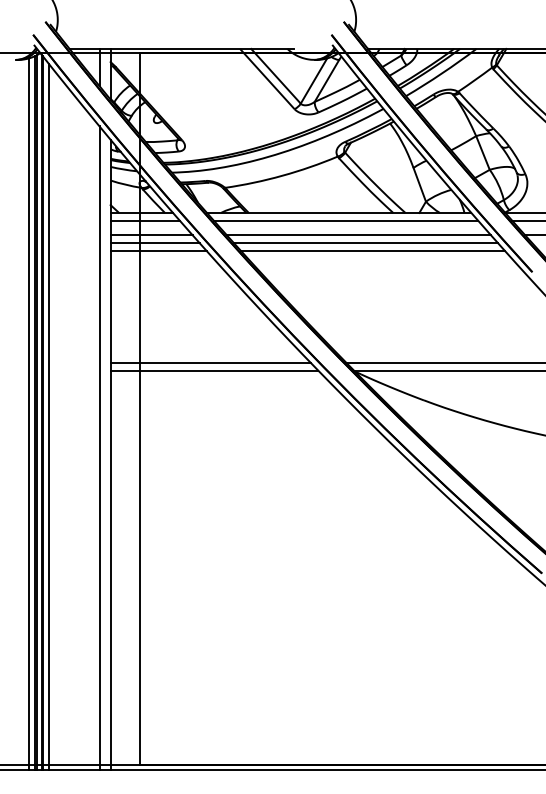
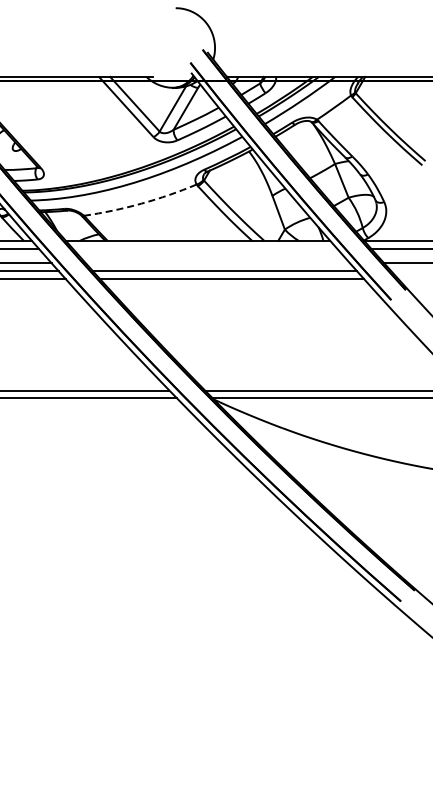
arc: (282, 175) -> (141, 203), solid -> dashed
line: (345, 220) -> (204, 248), removed
line: (358, 235) -> (217, 263), removed

